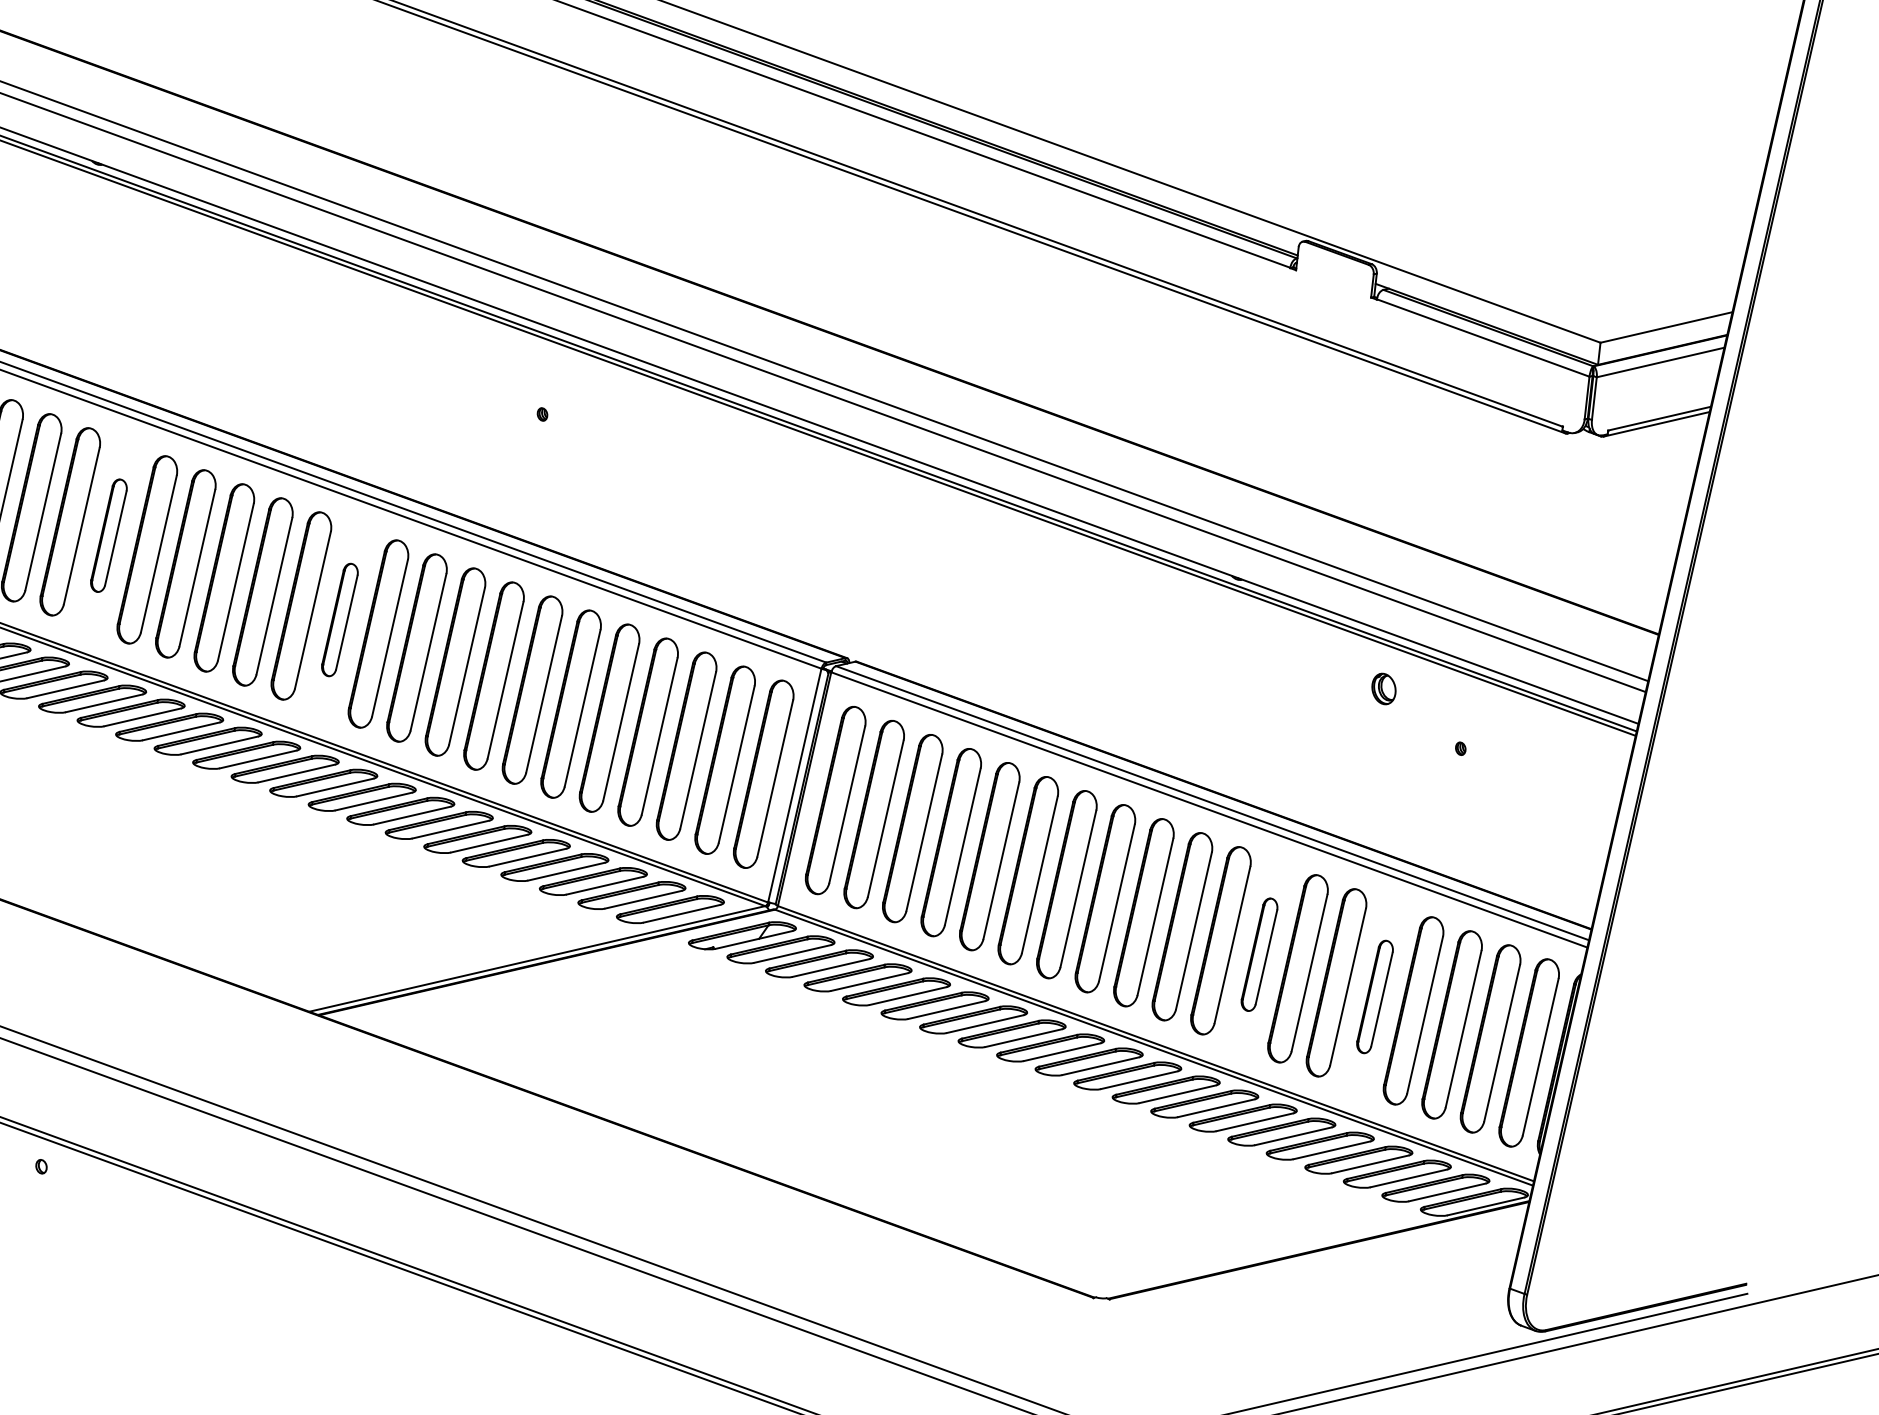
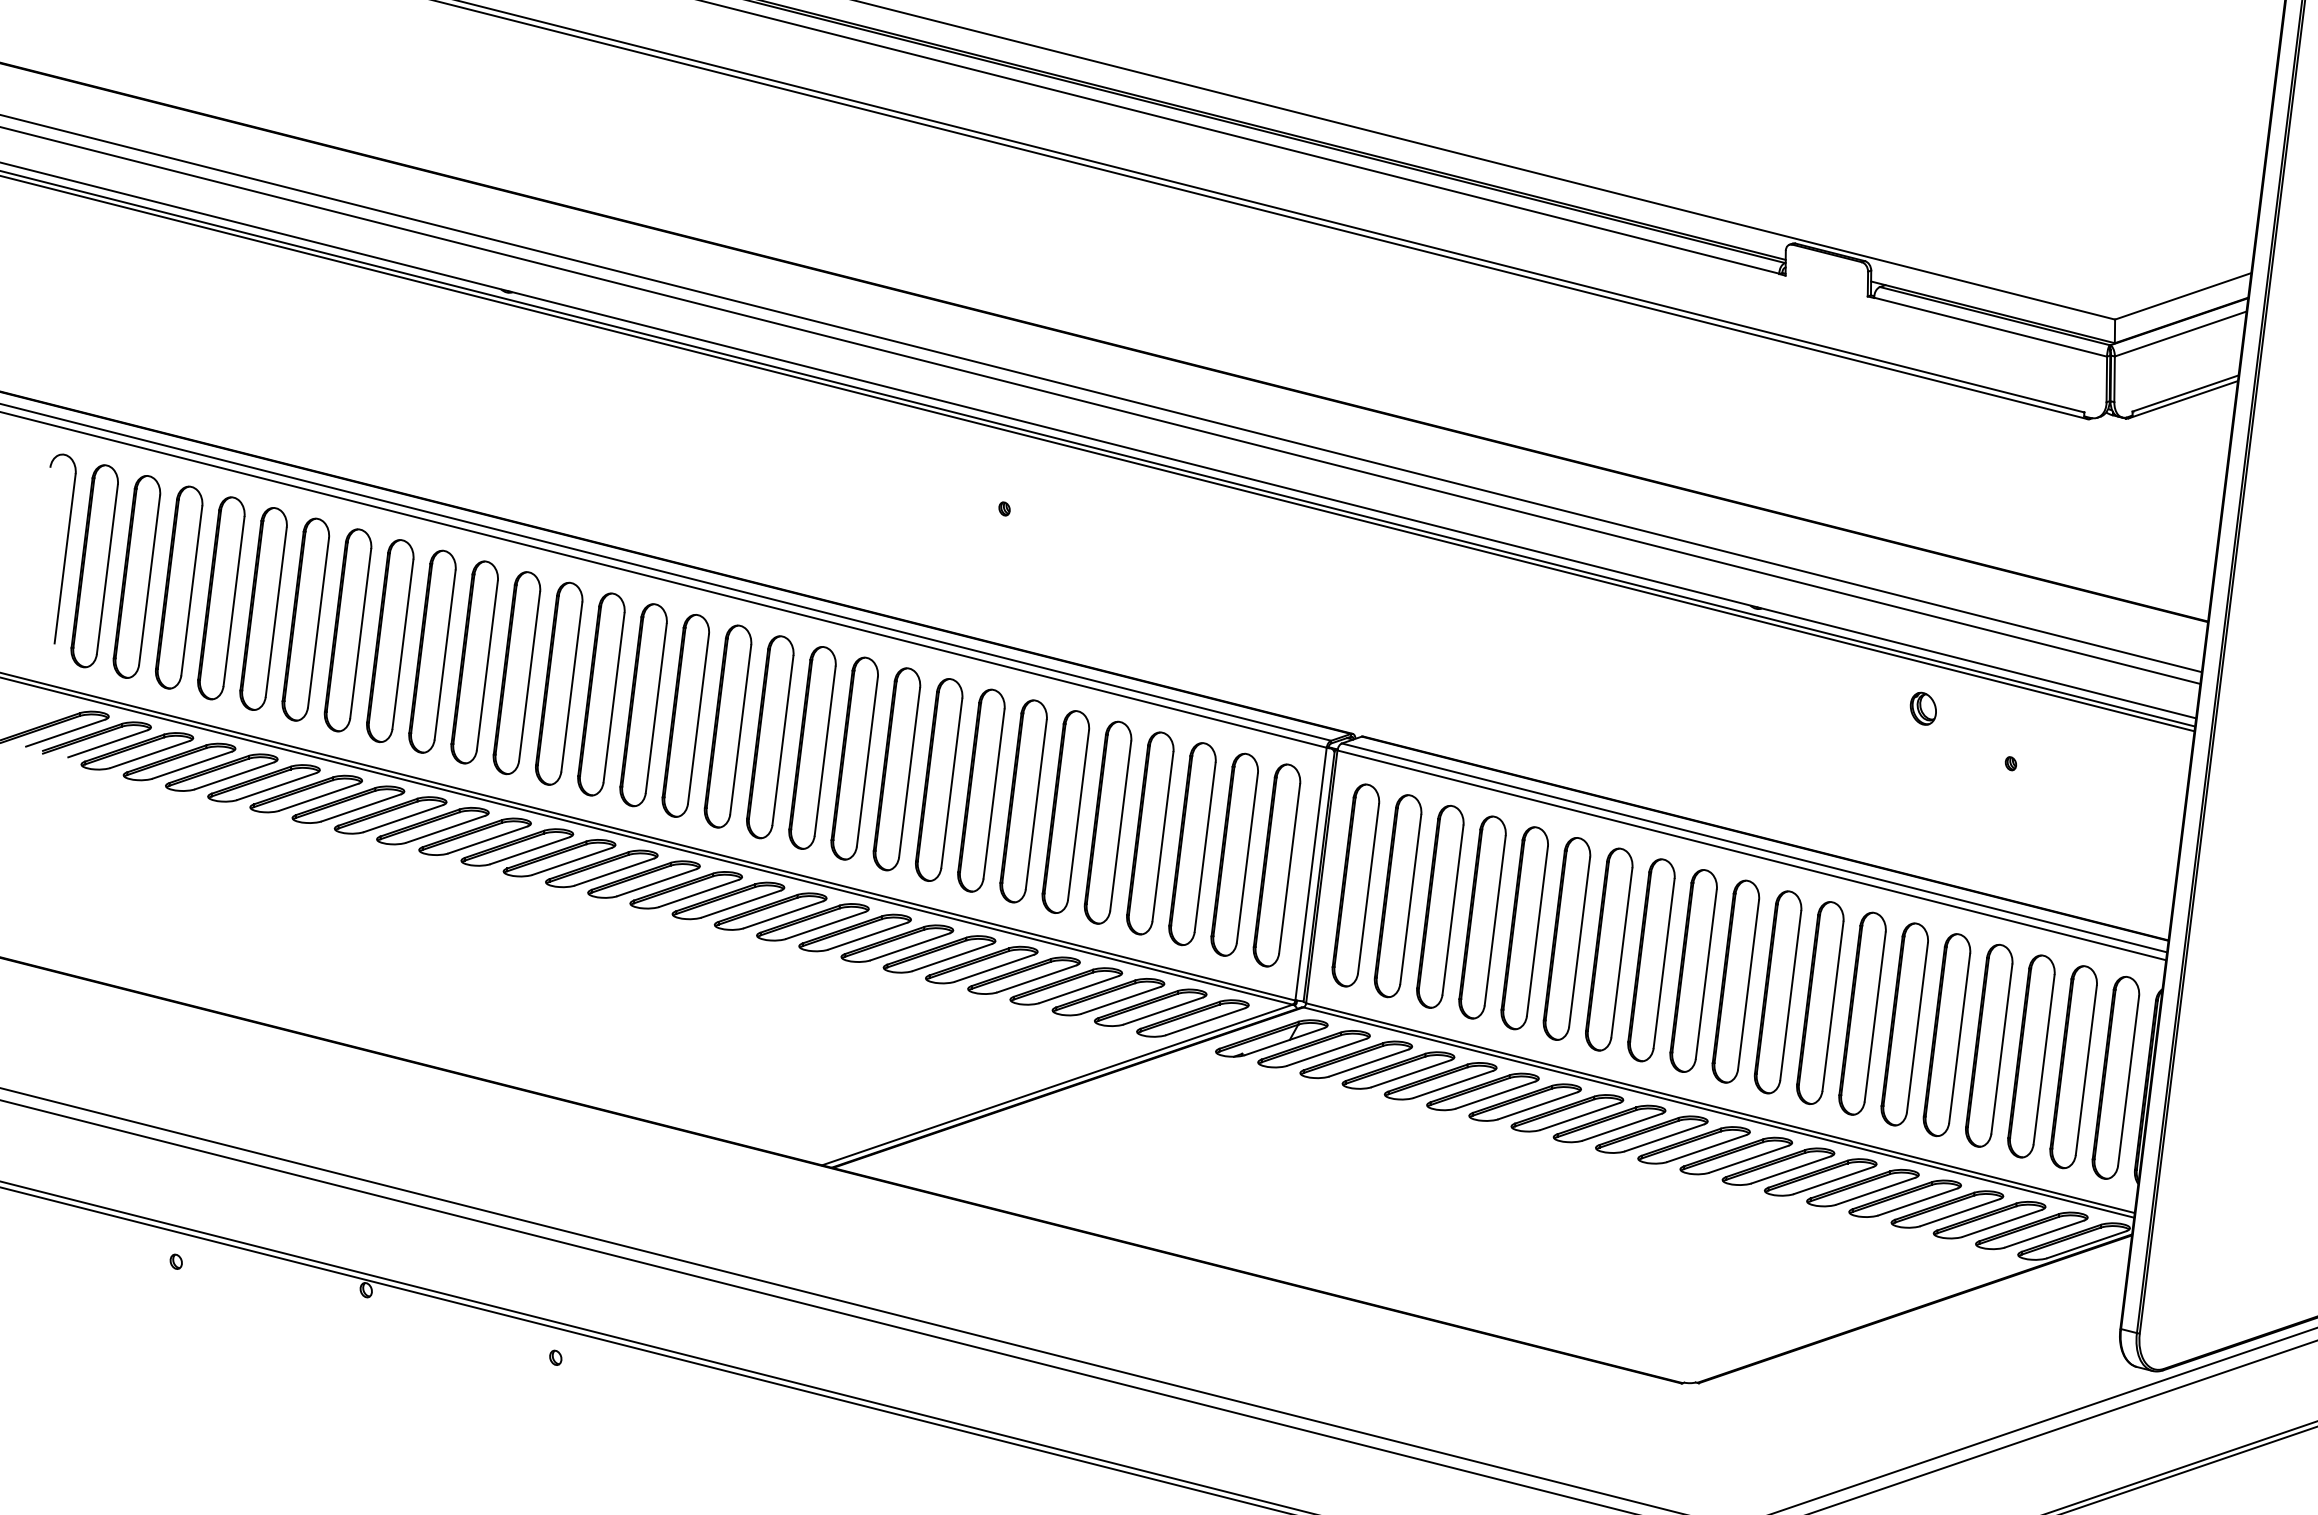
part: (109, 535) -> (559, 683), size x1.67
part: (339, 619) -> (812, 747), size x1.67
part: (1259, 954) -> (1820, 1002), size x1.67
part: (1374, 997) -> (1946, 1035), size x1.67

